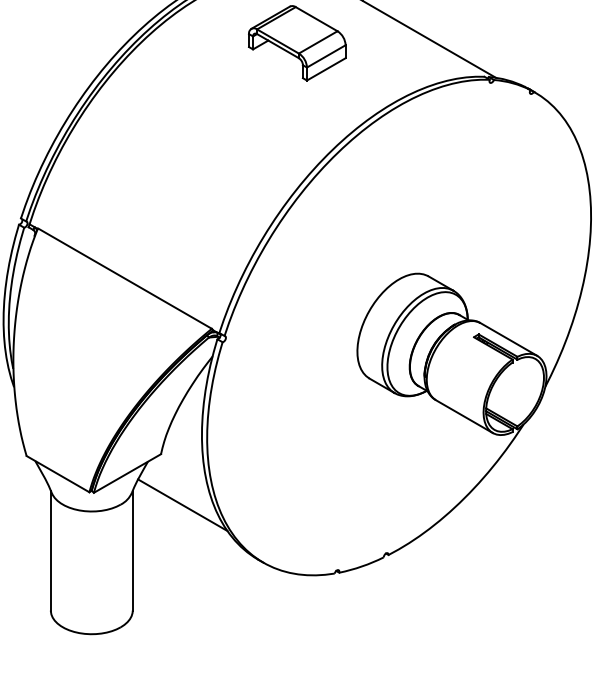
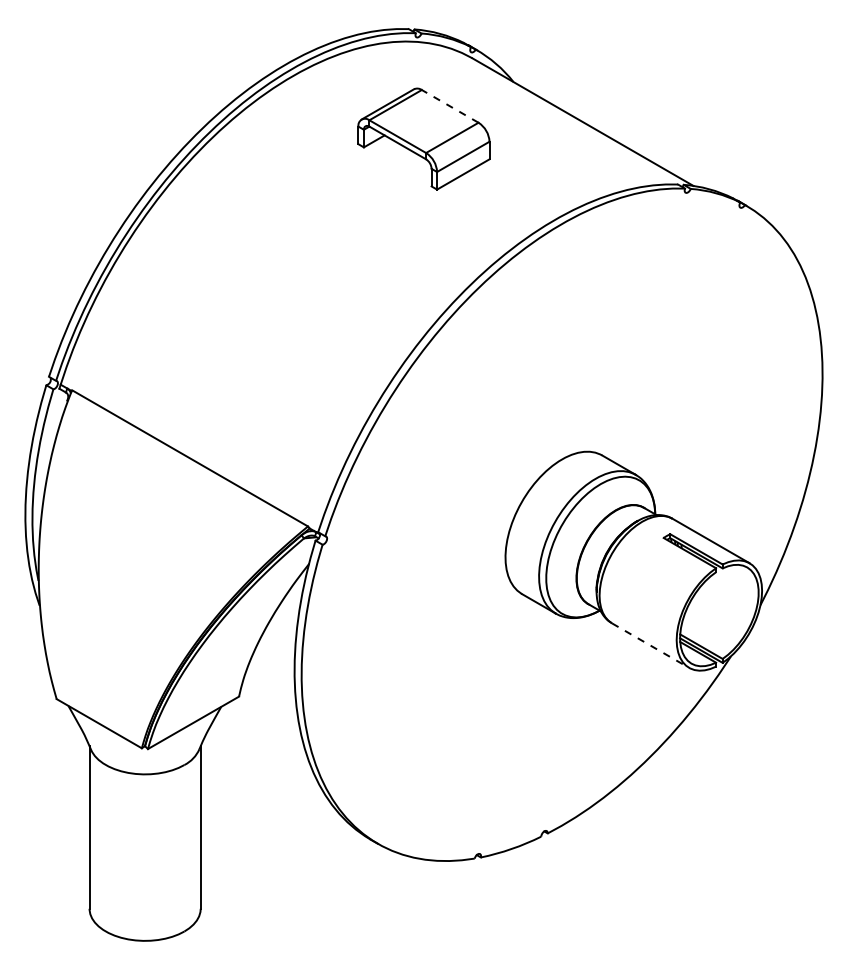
line: (316, 19) -> (450, 106), solid -> dashed
line: (464, 416) -> (650, 645), solid -> dashed
line: (182, 504) -> (268, 765), removed

